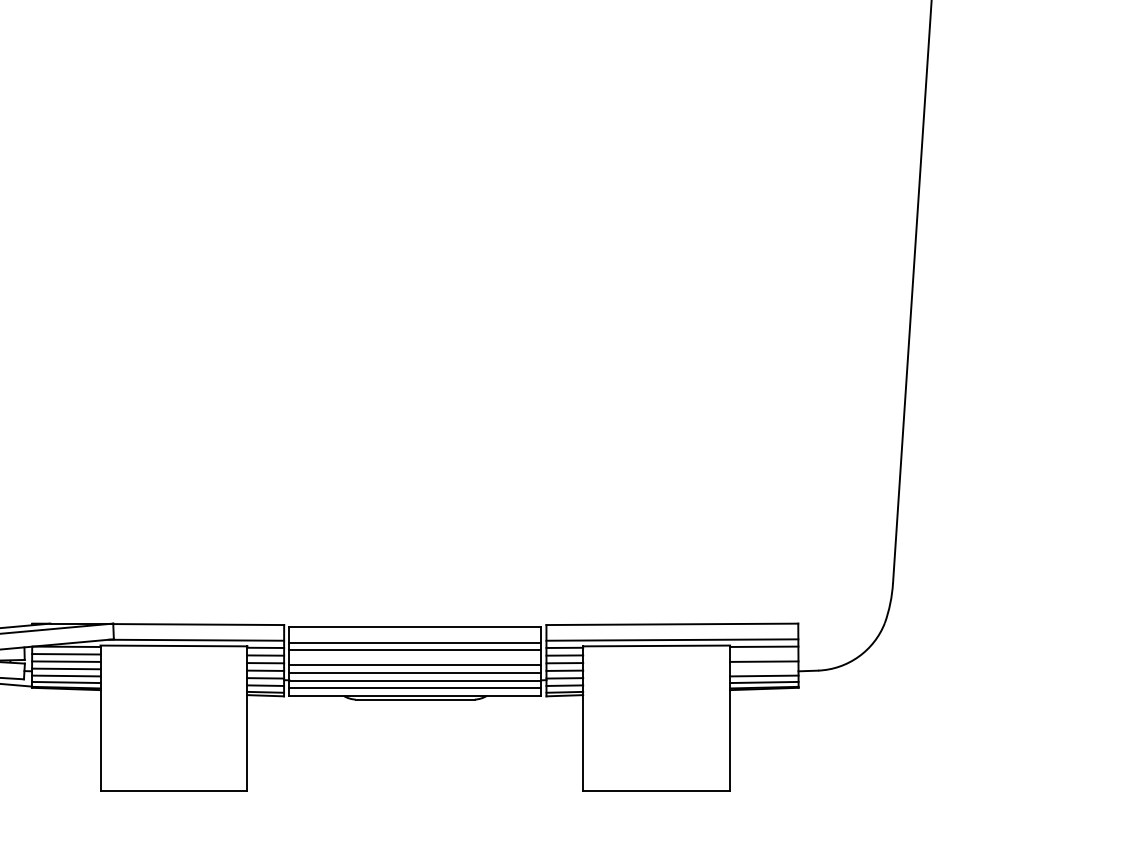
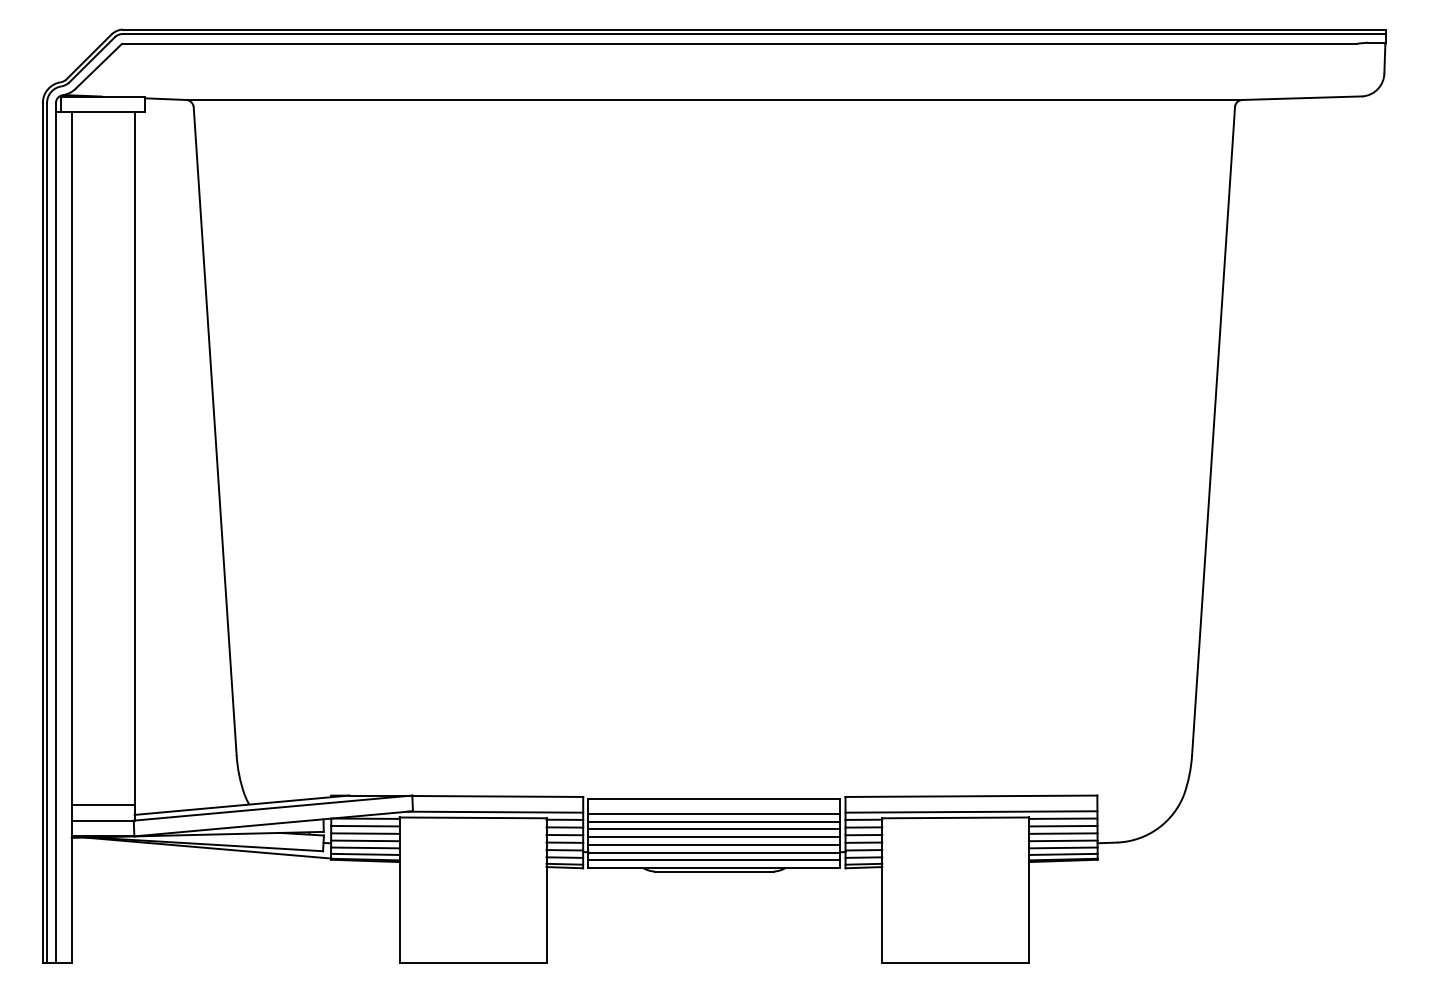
line: (764, 653) -> (1063, 825), added
line: (415, 657) -> (714, 829), added
line: (764, 668) -> (1063, 840), added

